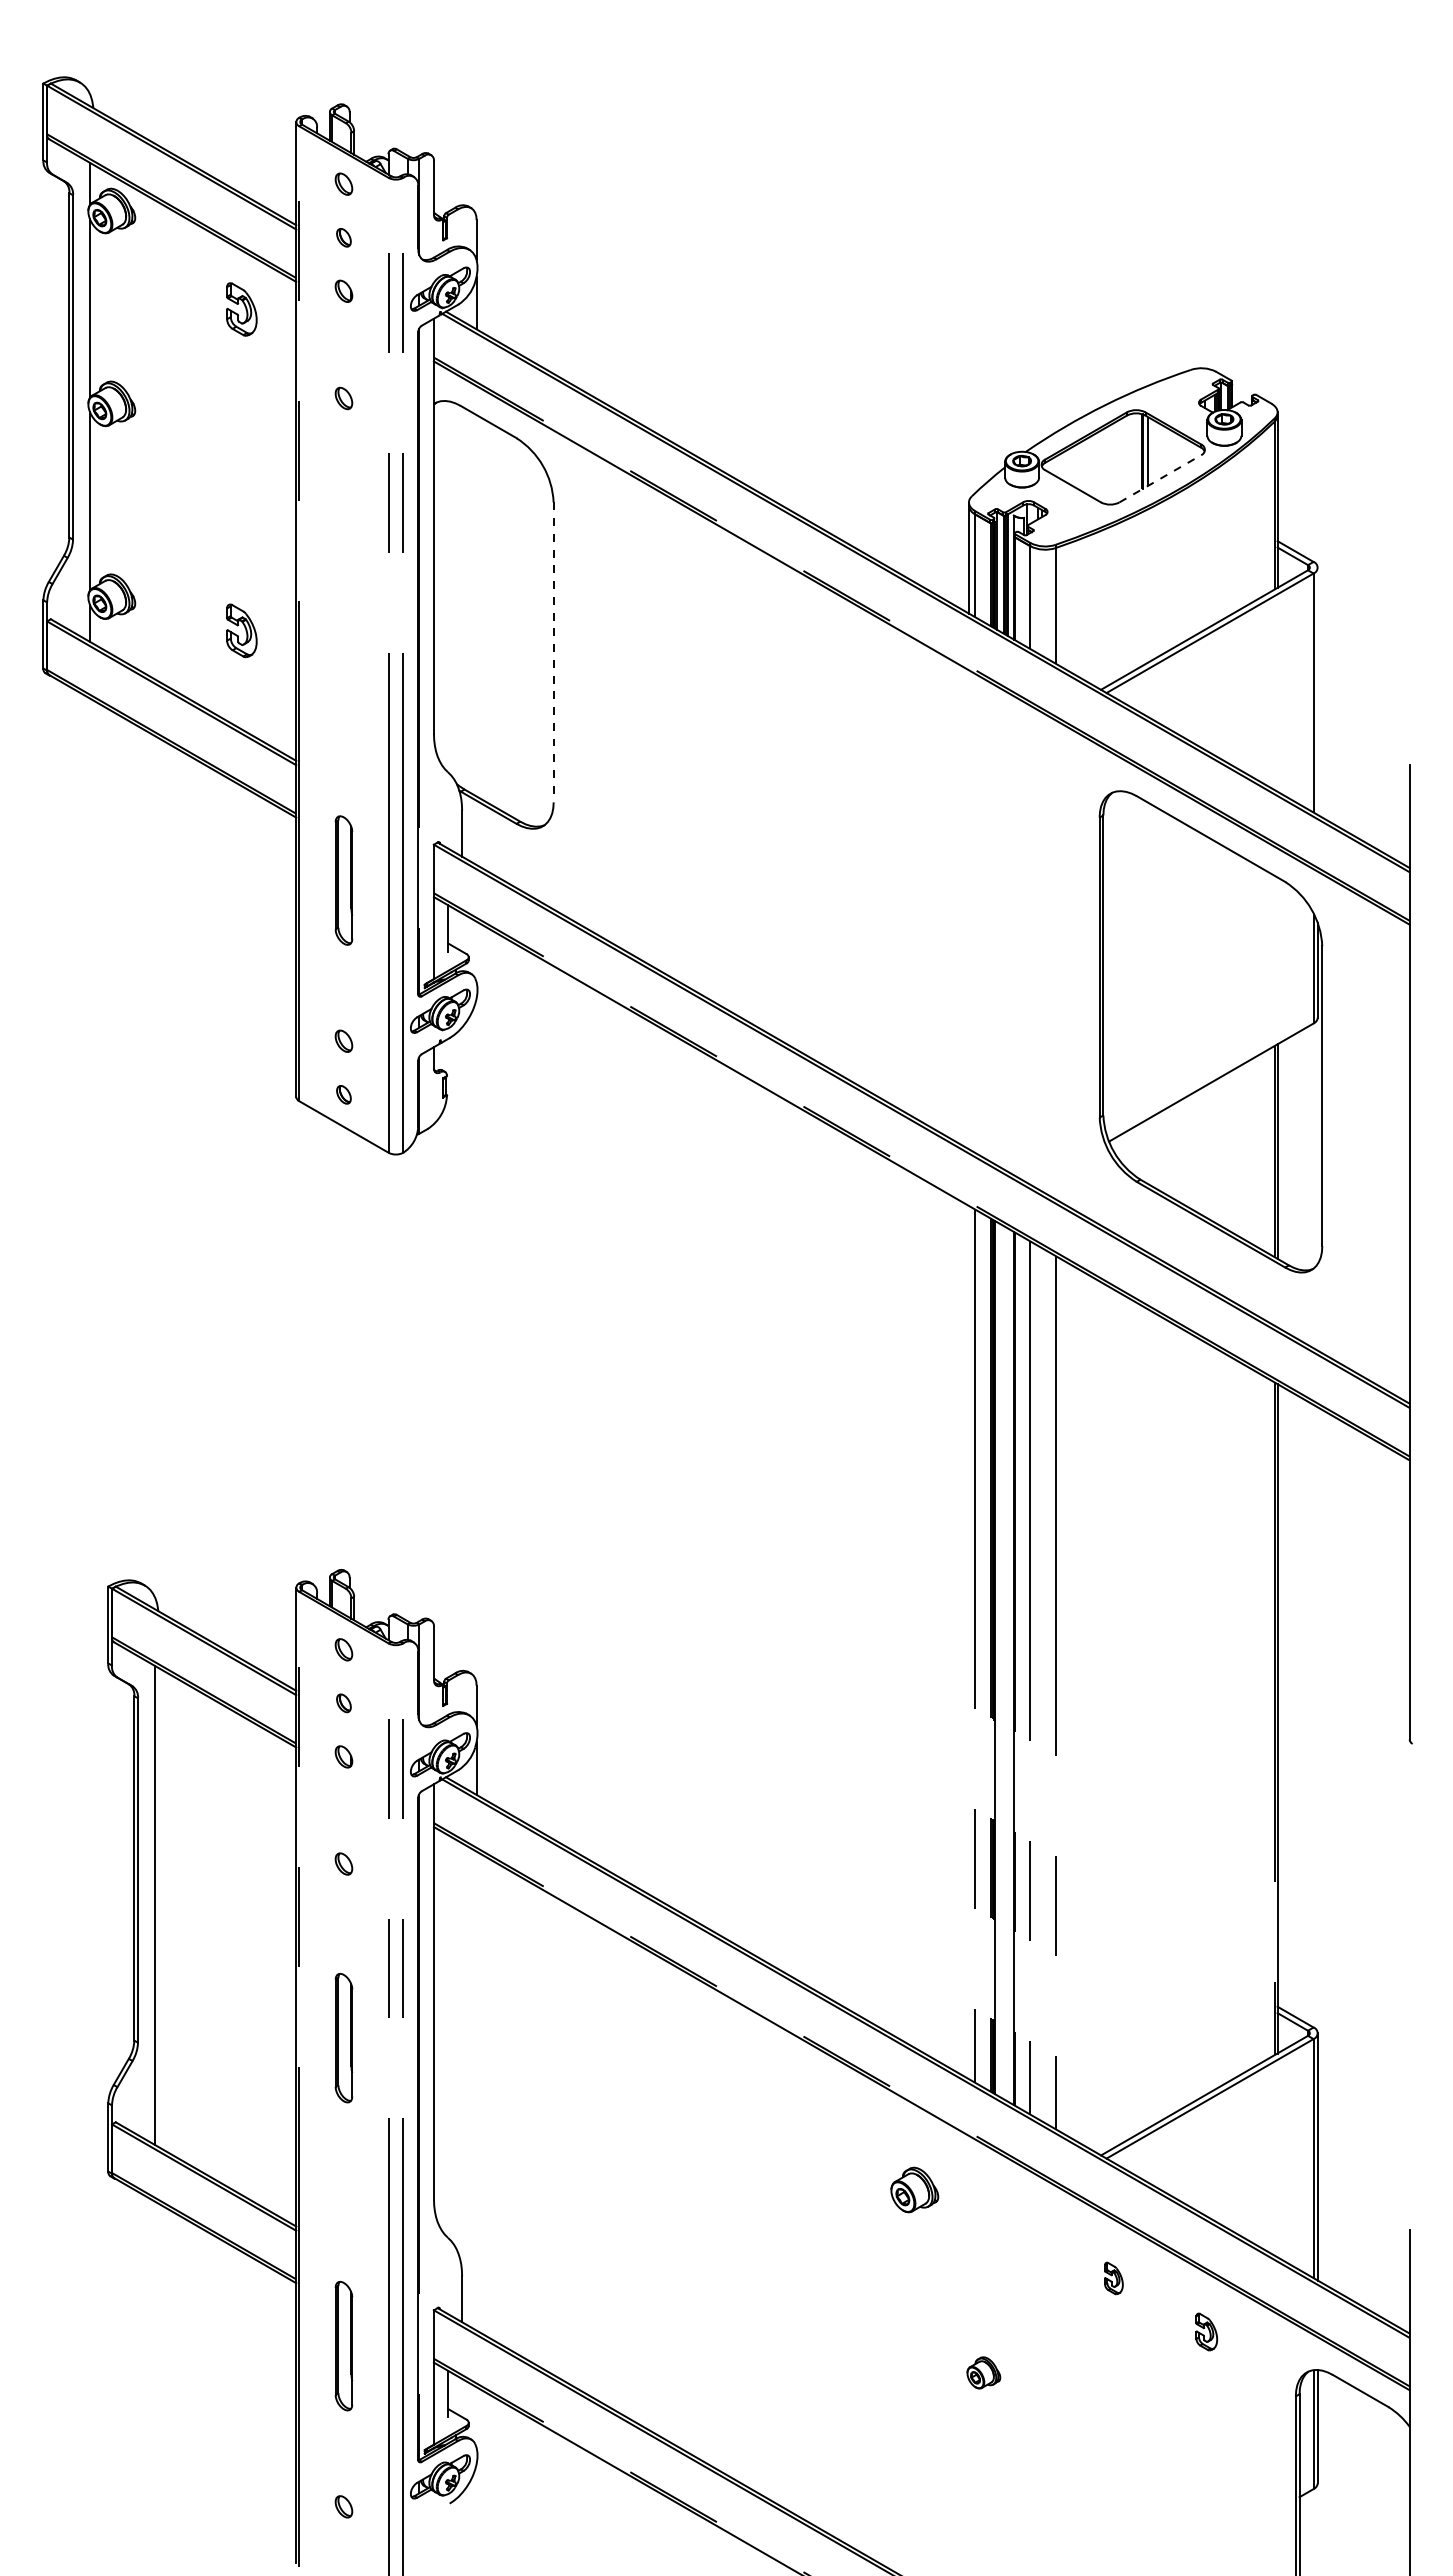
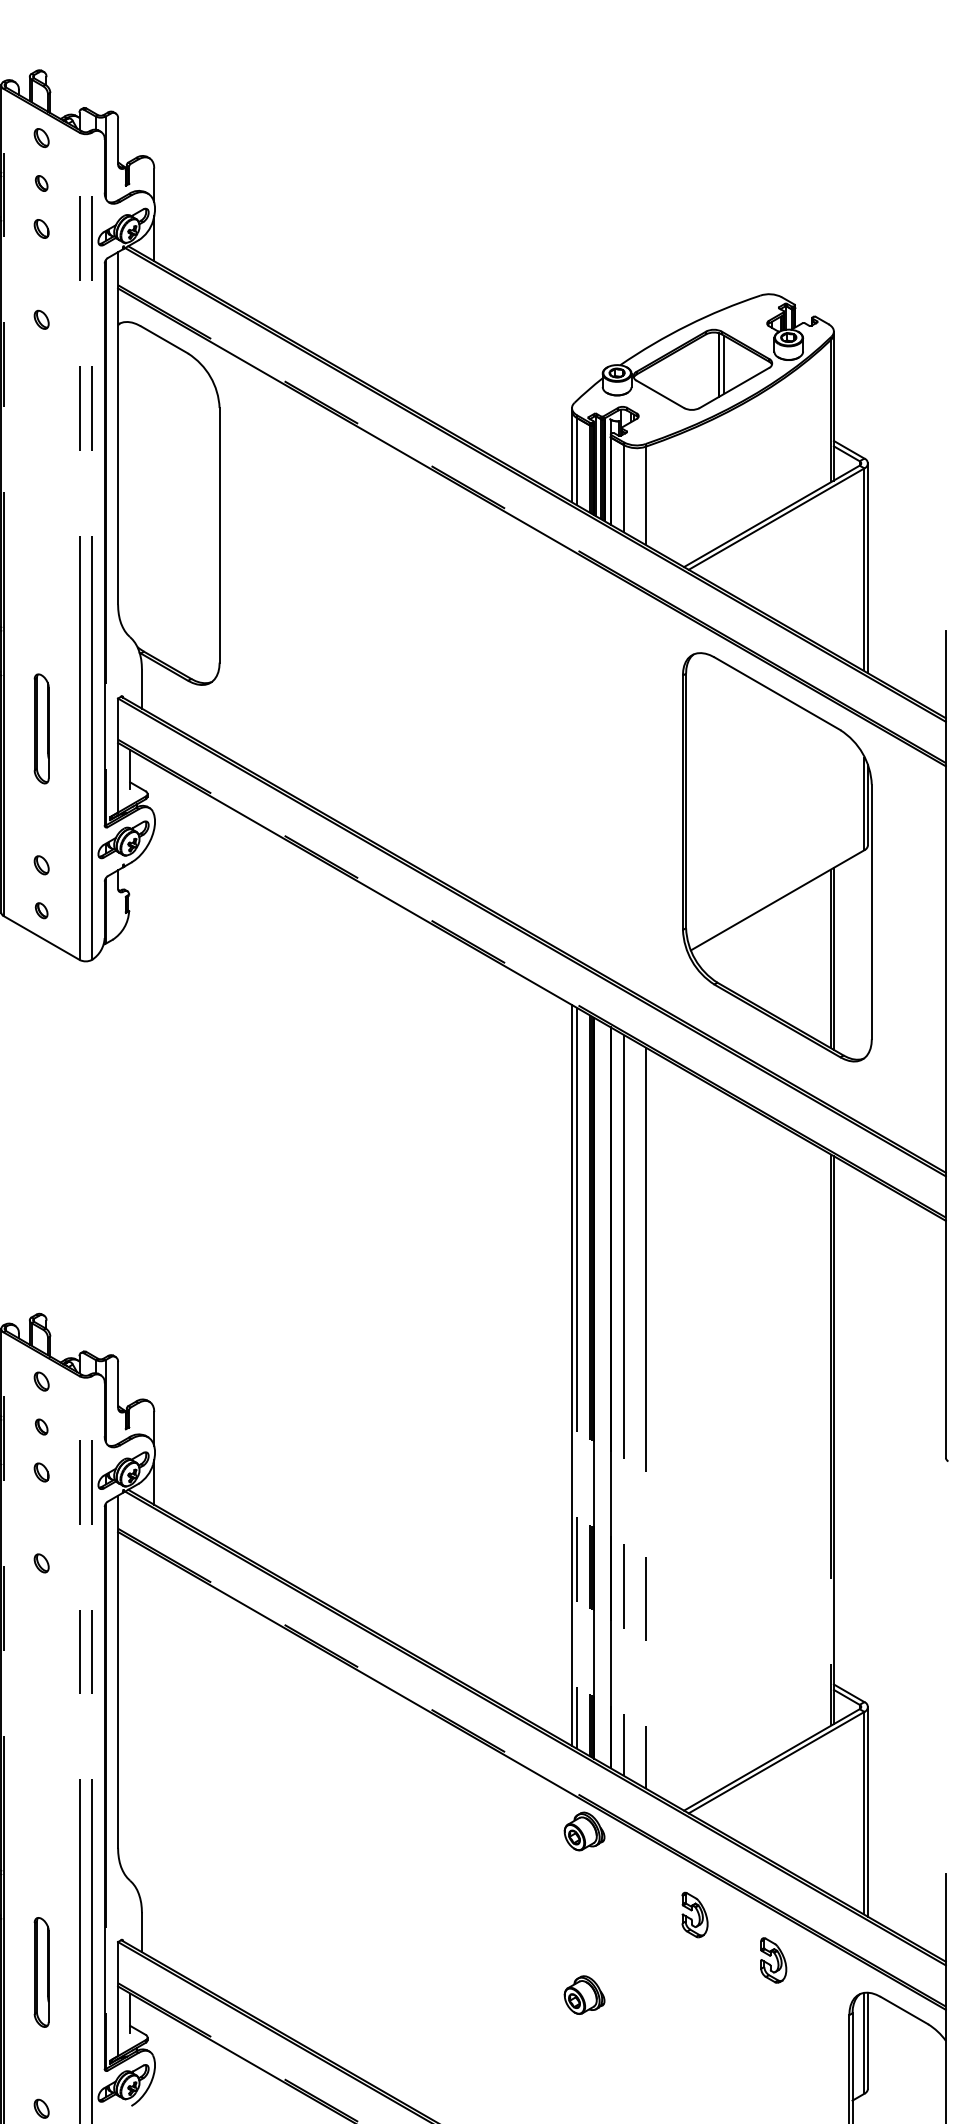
line: (1160, 478) -> (734, 387), dashed -> solid
line: (553, 652) -> (219, 535), dashed -> solid
line: (1317, 690) -> (867, 567), added
line: (968, 1642) -> (571, 1375), added
part: (343, 2037) -> (41, 1710), removed
part: (914, 2189) -> (584, 1831), moved
part: (1113, 2278) -> (694, 1915), size x1.67
part: (1206, 2331) -> (773, 1960), size x1.43
part: (983, 2372) -> (584, 1994), size x1.43

